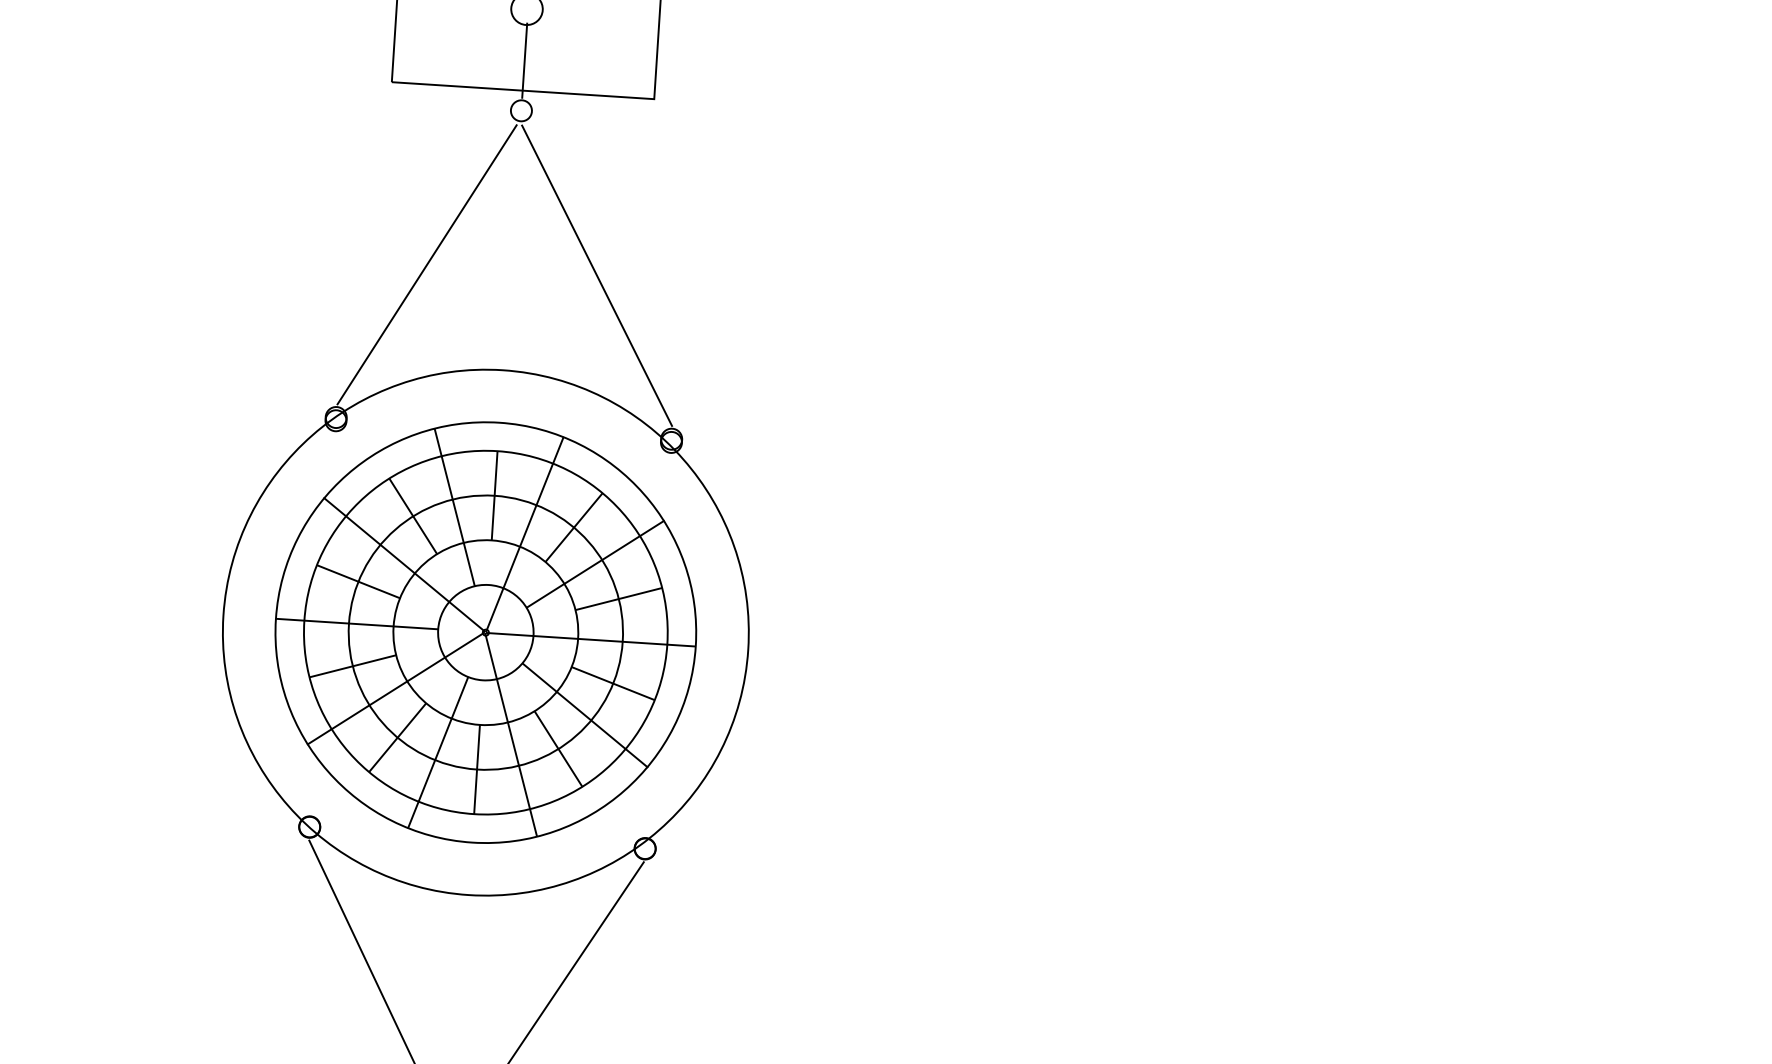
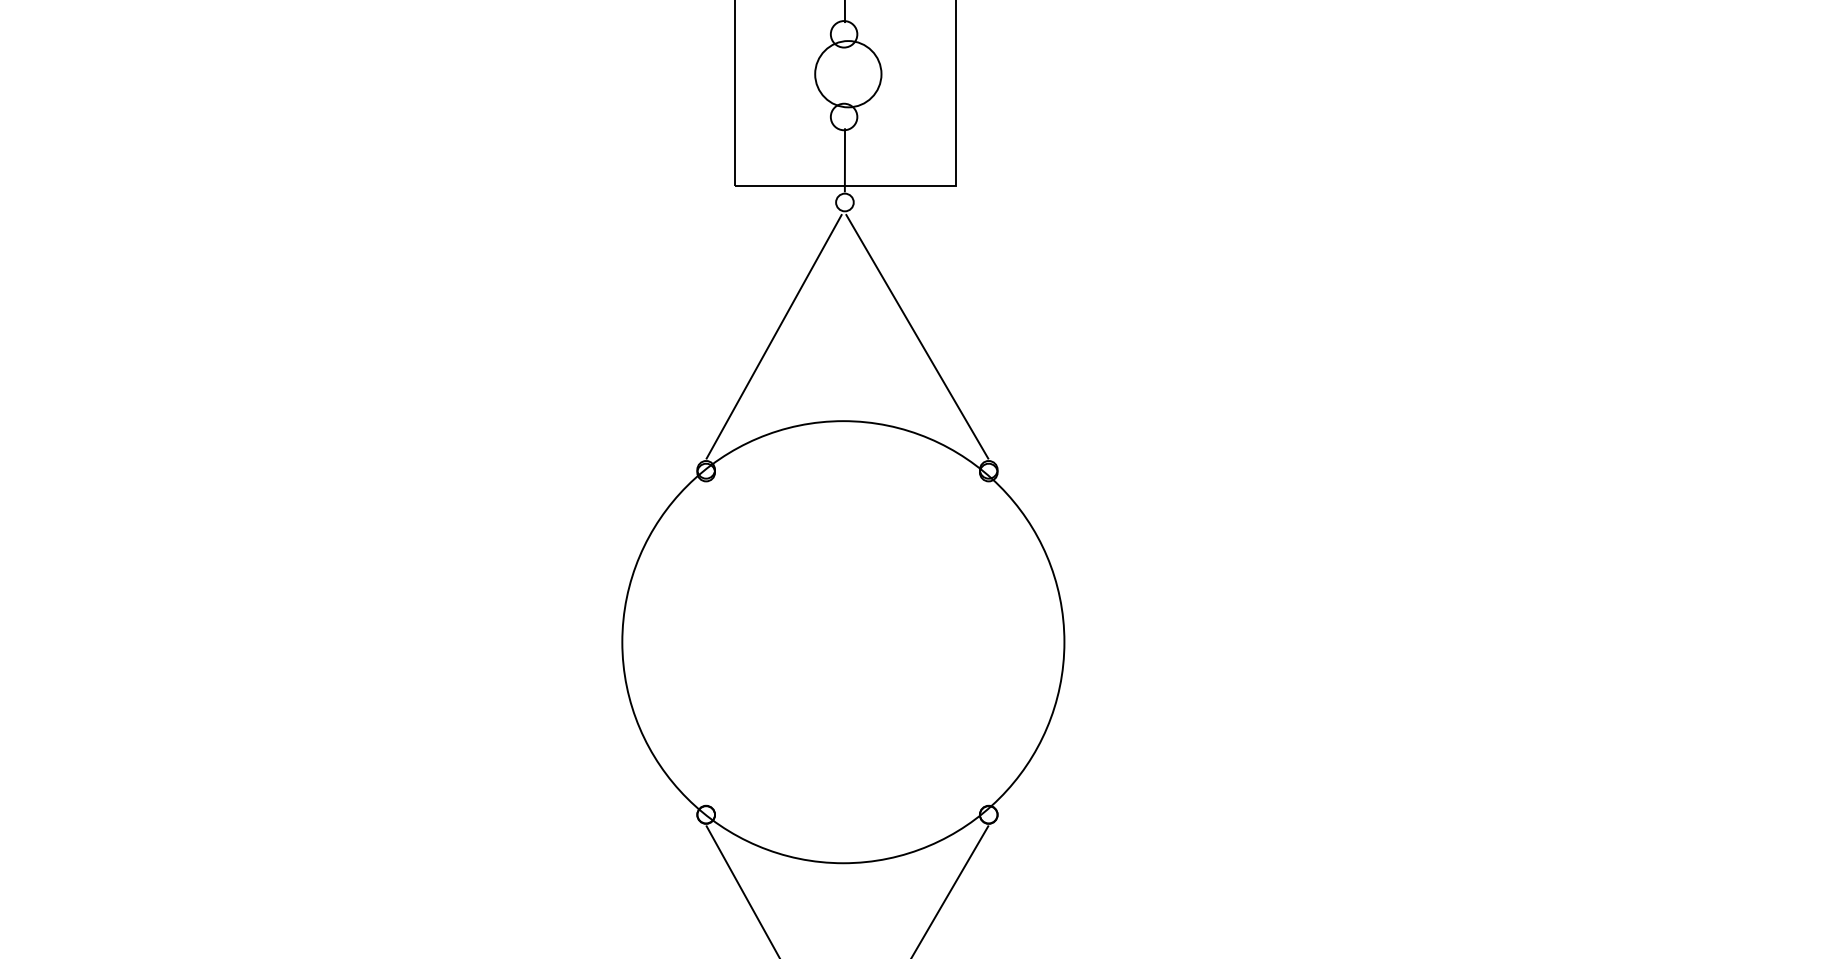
part: (486, 631) -> (843, 641), removed

